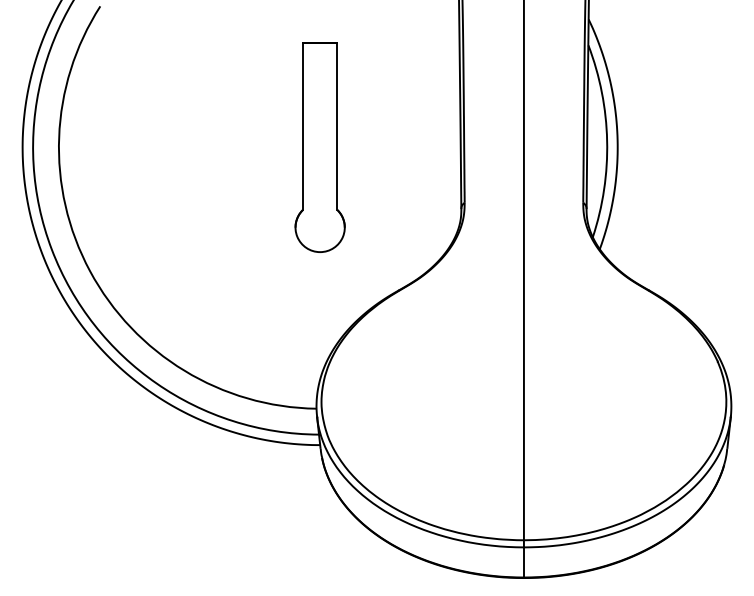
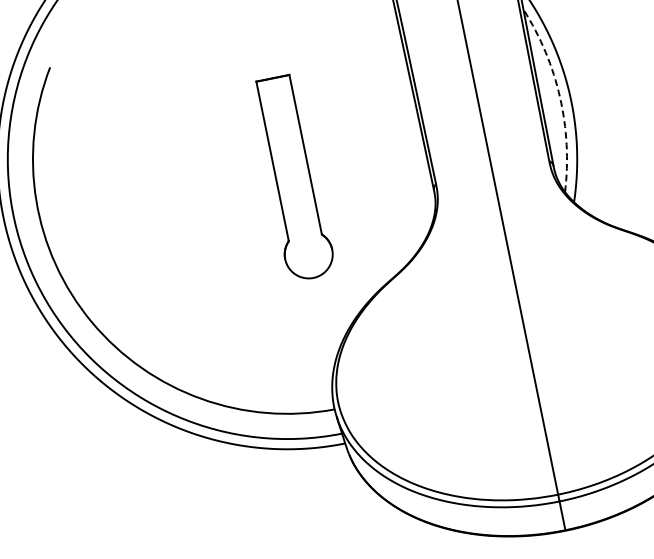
arc: (607, 140) -> (560, 96), solid -> dashed
part: (319, 147) -> (292, 178), moved

